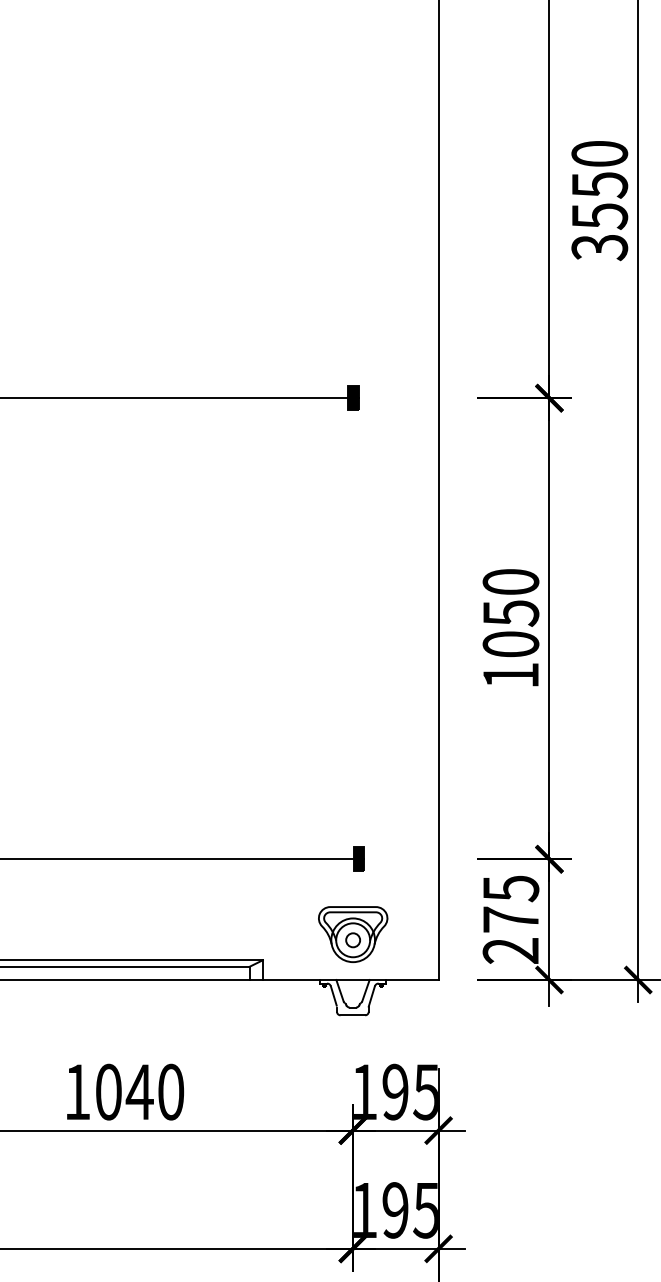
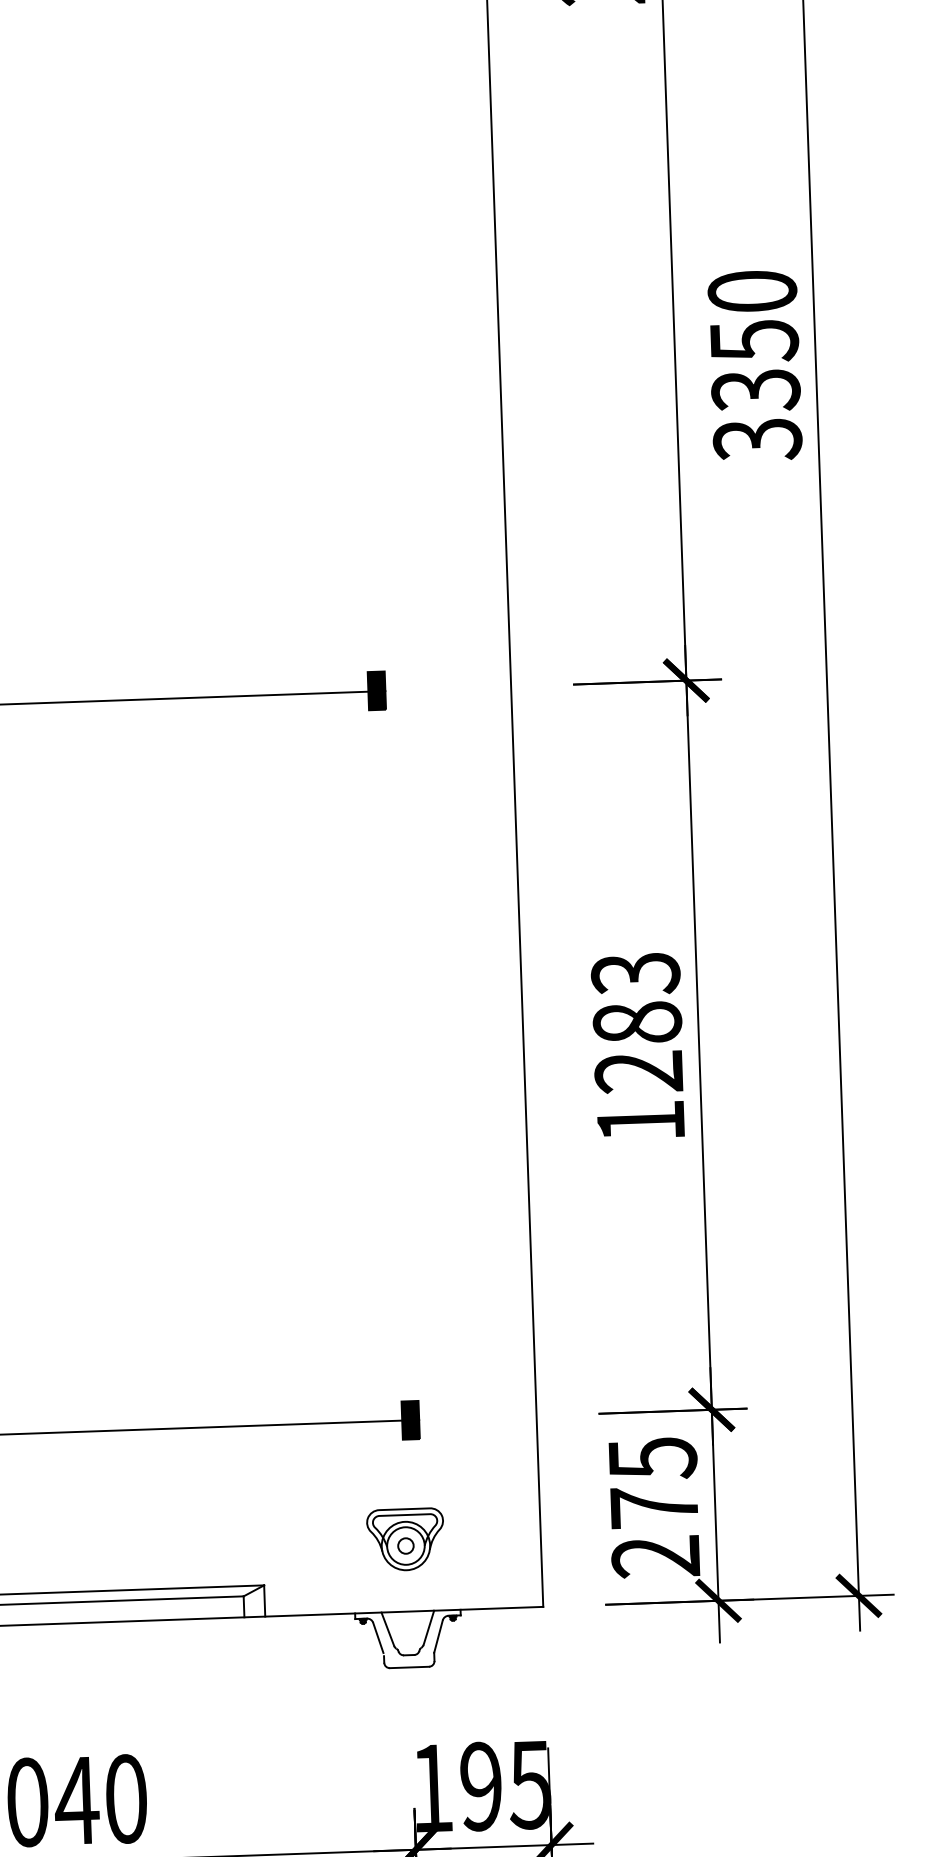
text: (599, 216) -> (755, 390), 3550 -> 3350
text: (510, 613) -> (636, 1023), 1050 -> 1283
part: (353, 934) -> (406, 1539), size x0.7

